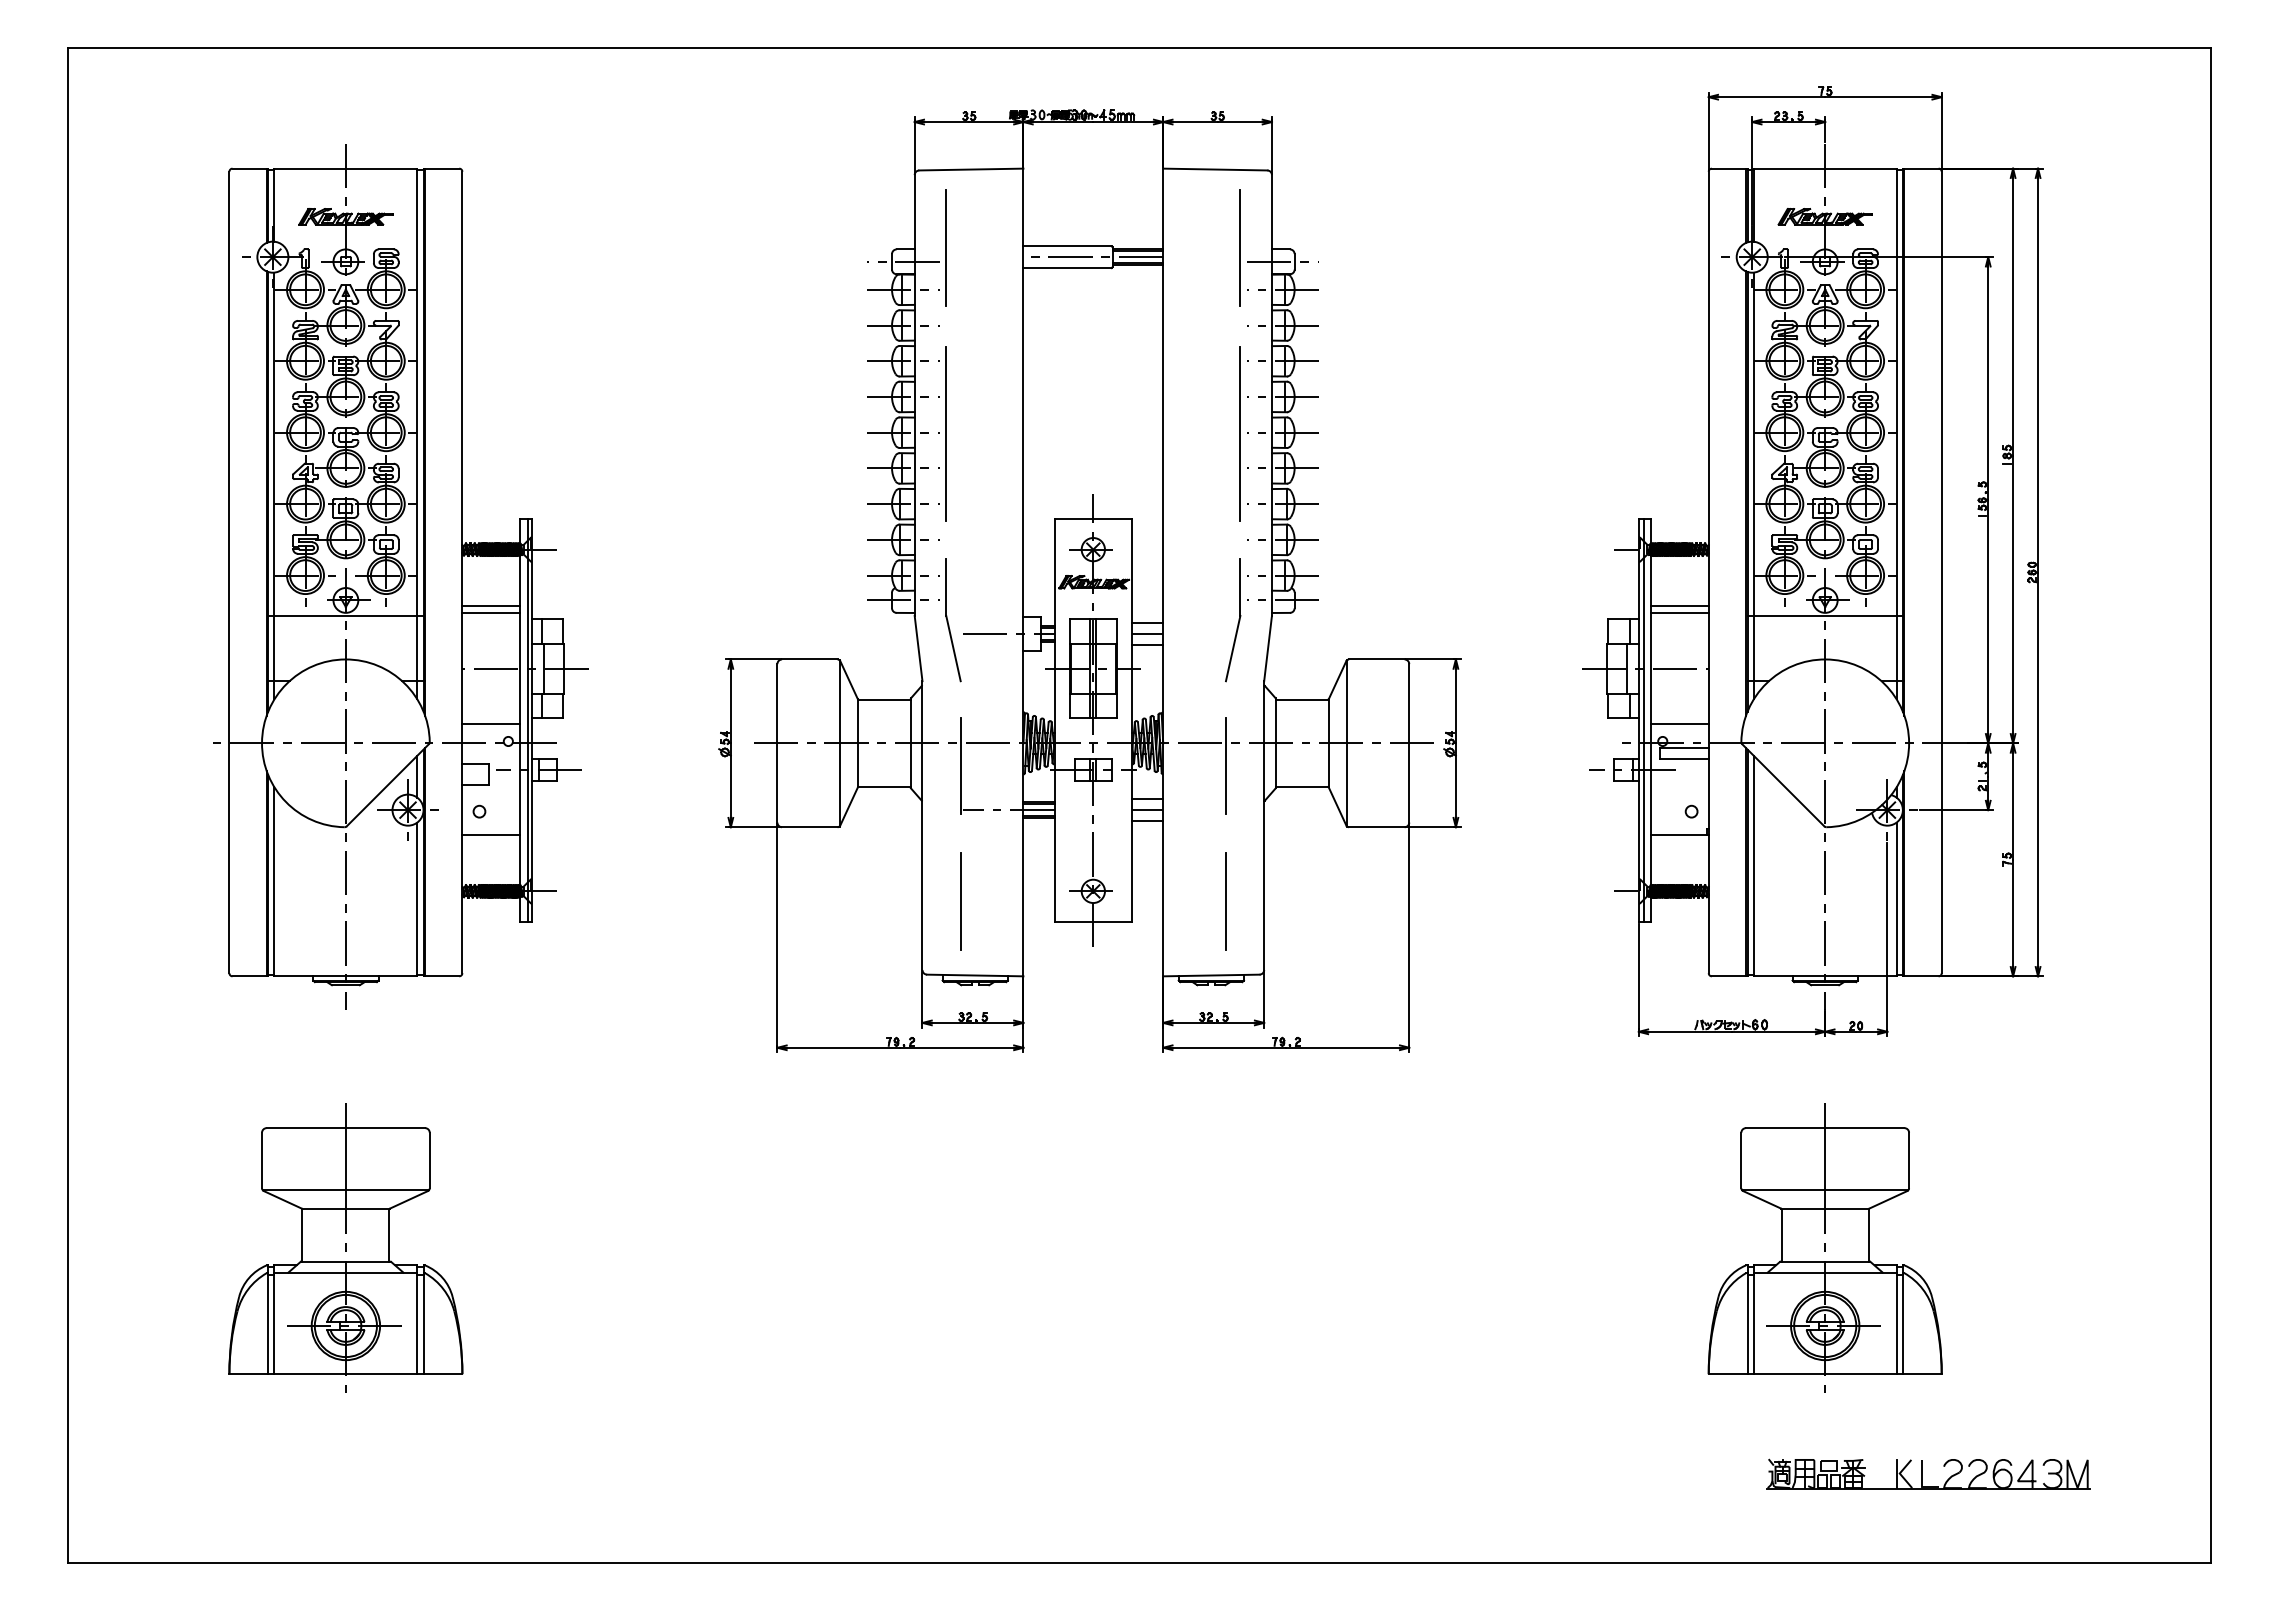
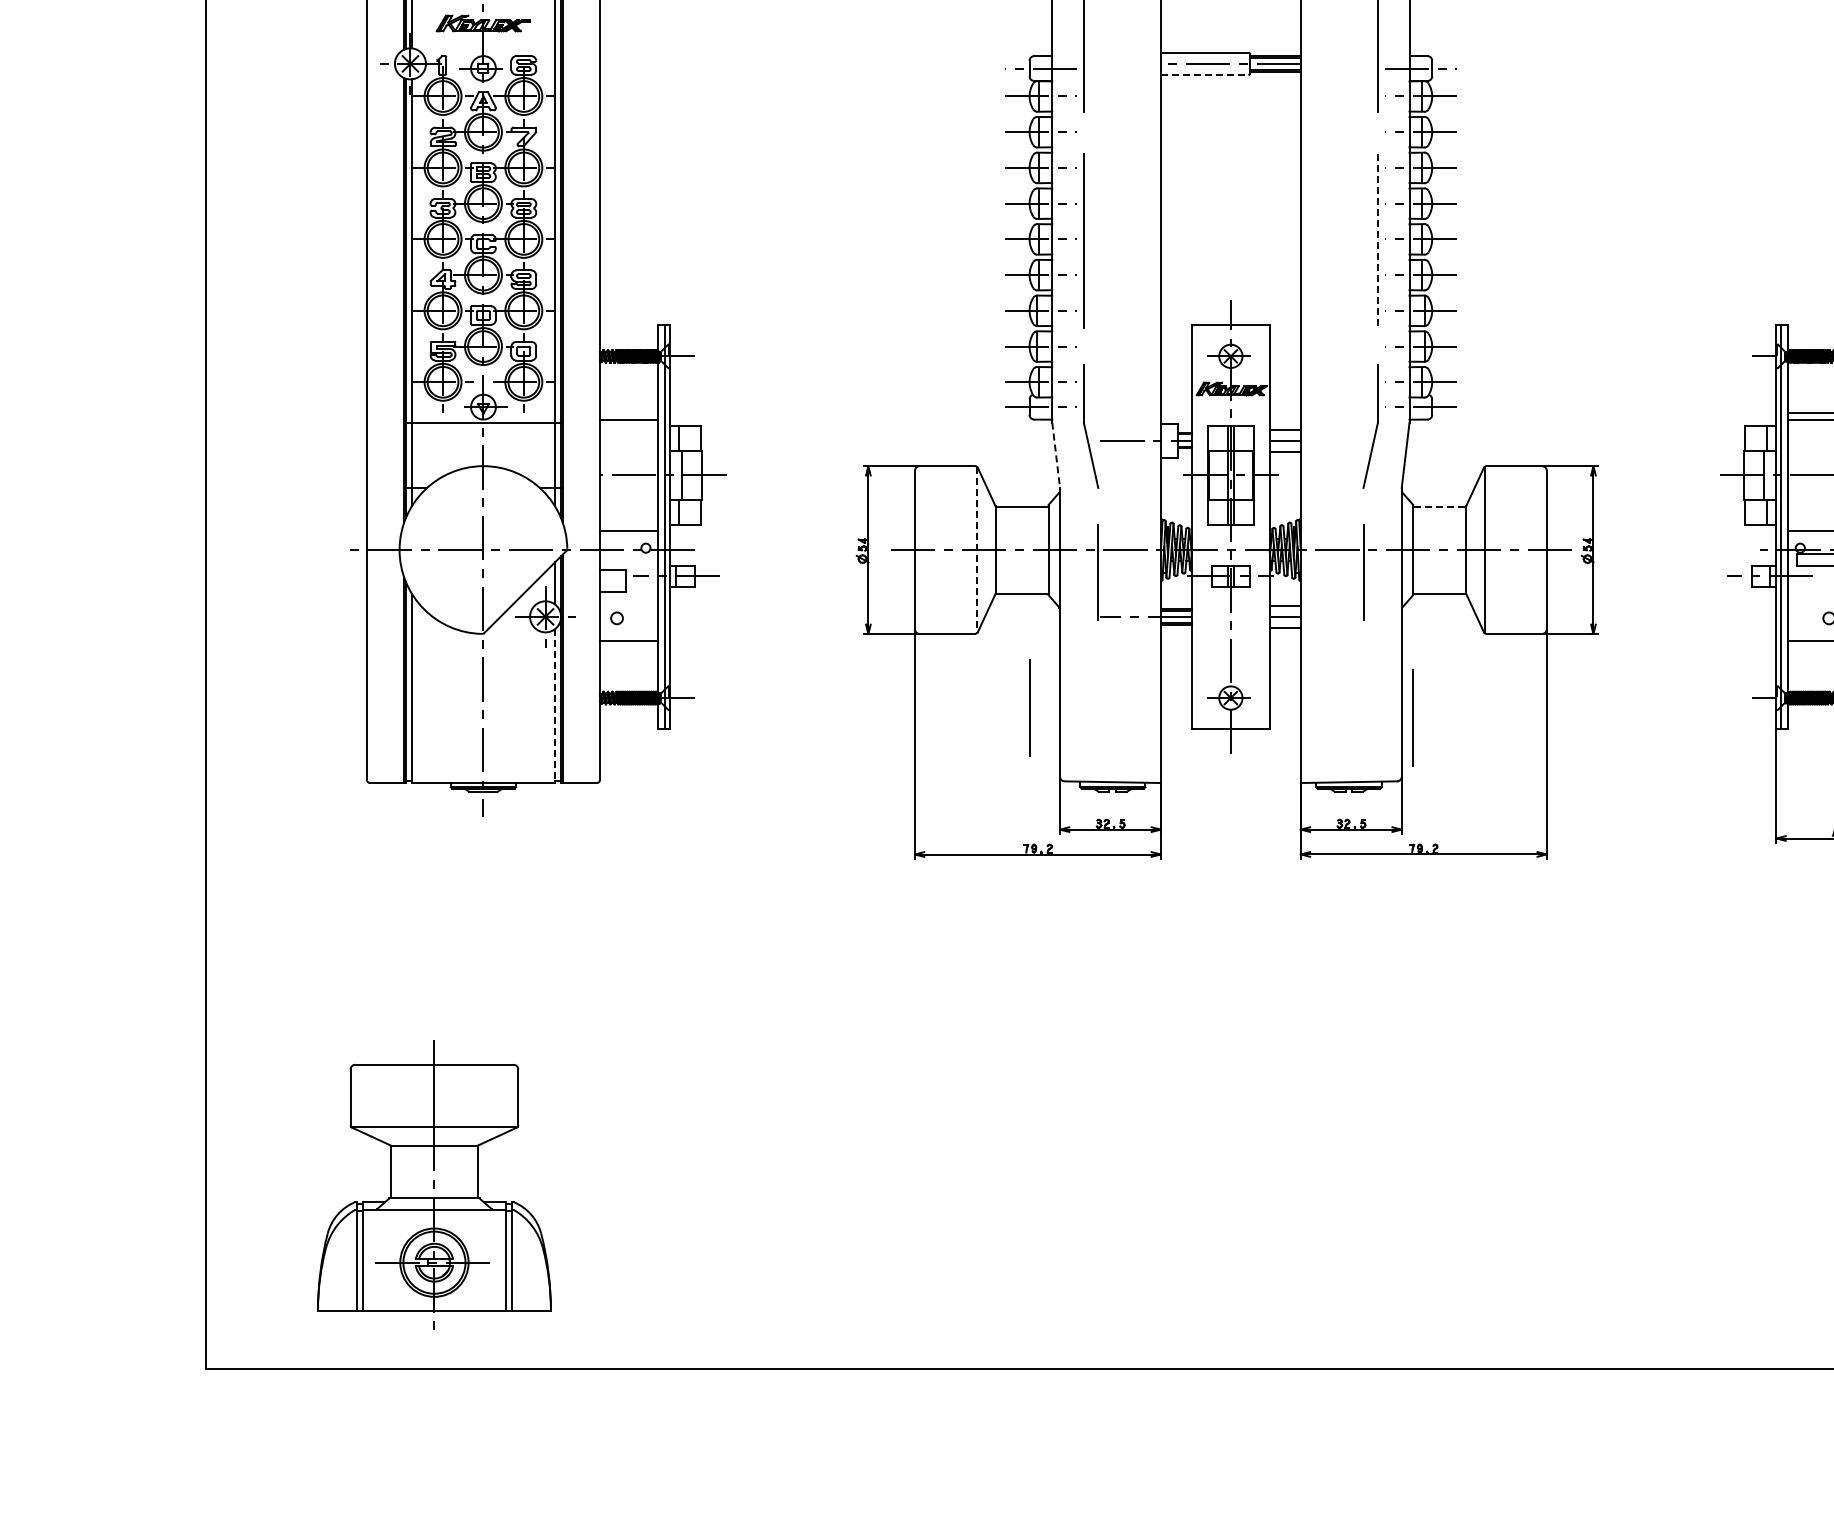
line: (1068, 268) -> (1206, 75), solid -> dashed
line: (1240, 434) -> (1378, 241), solid -> dashed
line: (491, 606) -> (629, 413), removed
line: (918, 648) -> (1056, 455), solid -> dashed
line: (1301, 699) -> (1439, 506), solid -> dashed
line: (839, 743) -> (977, 550), solid -> dashed
line: (417, 899) -> (555, 706), solid -> dashed
line: (960, 901) -> (1030, 708), moved
line: (1225, 901) -> (1412, 718), moved
part: (345, 1247) -> (434, 1184), moved

